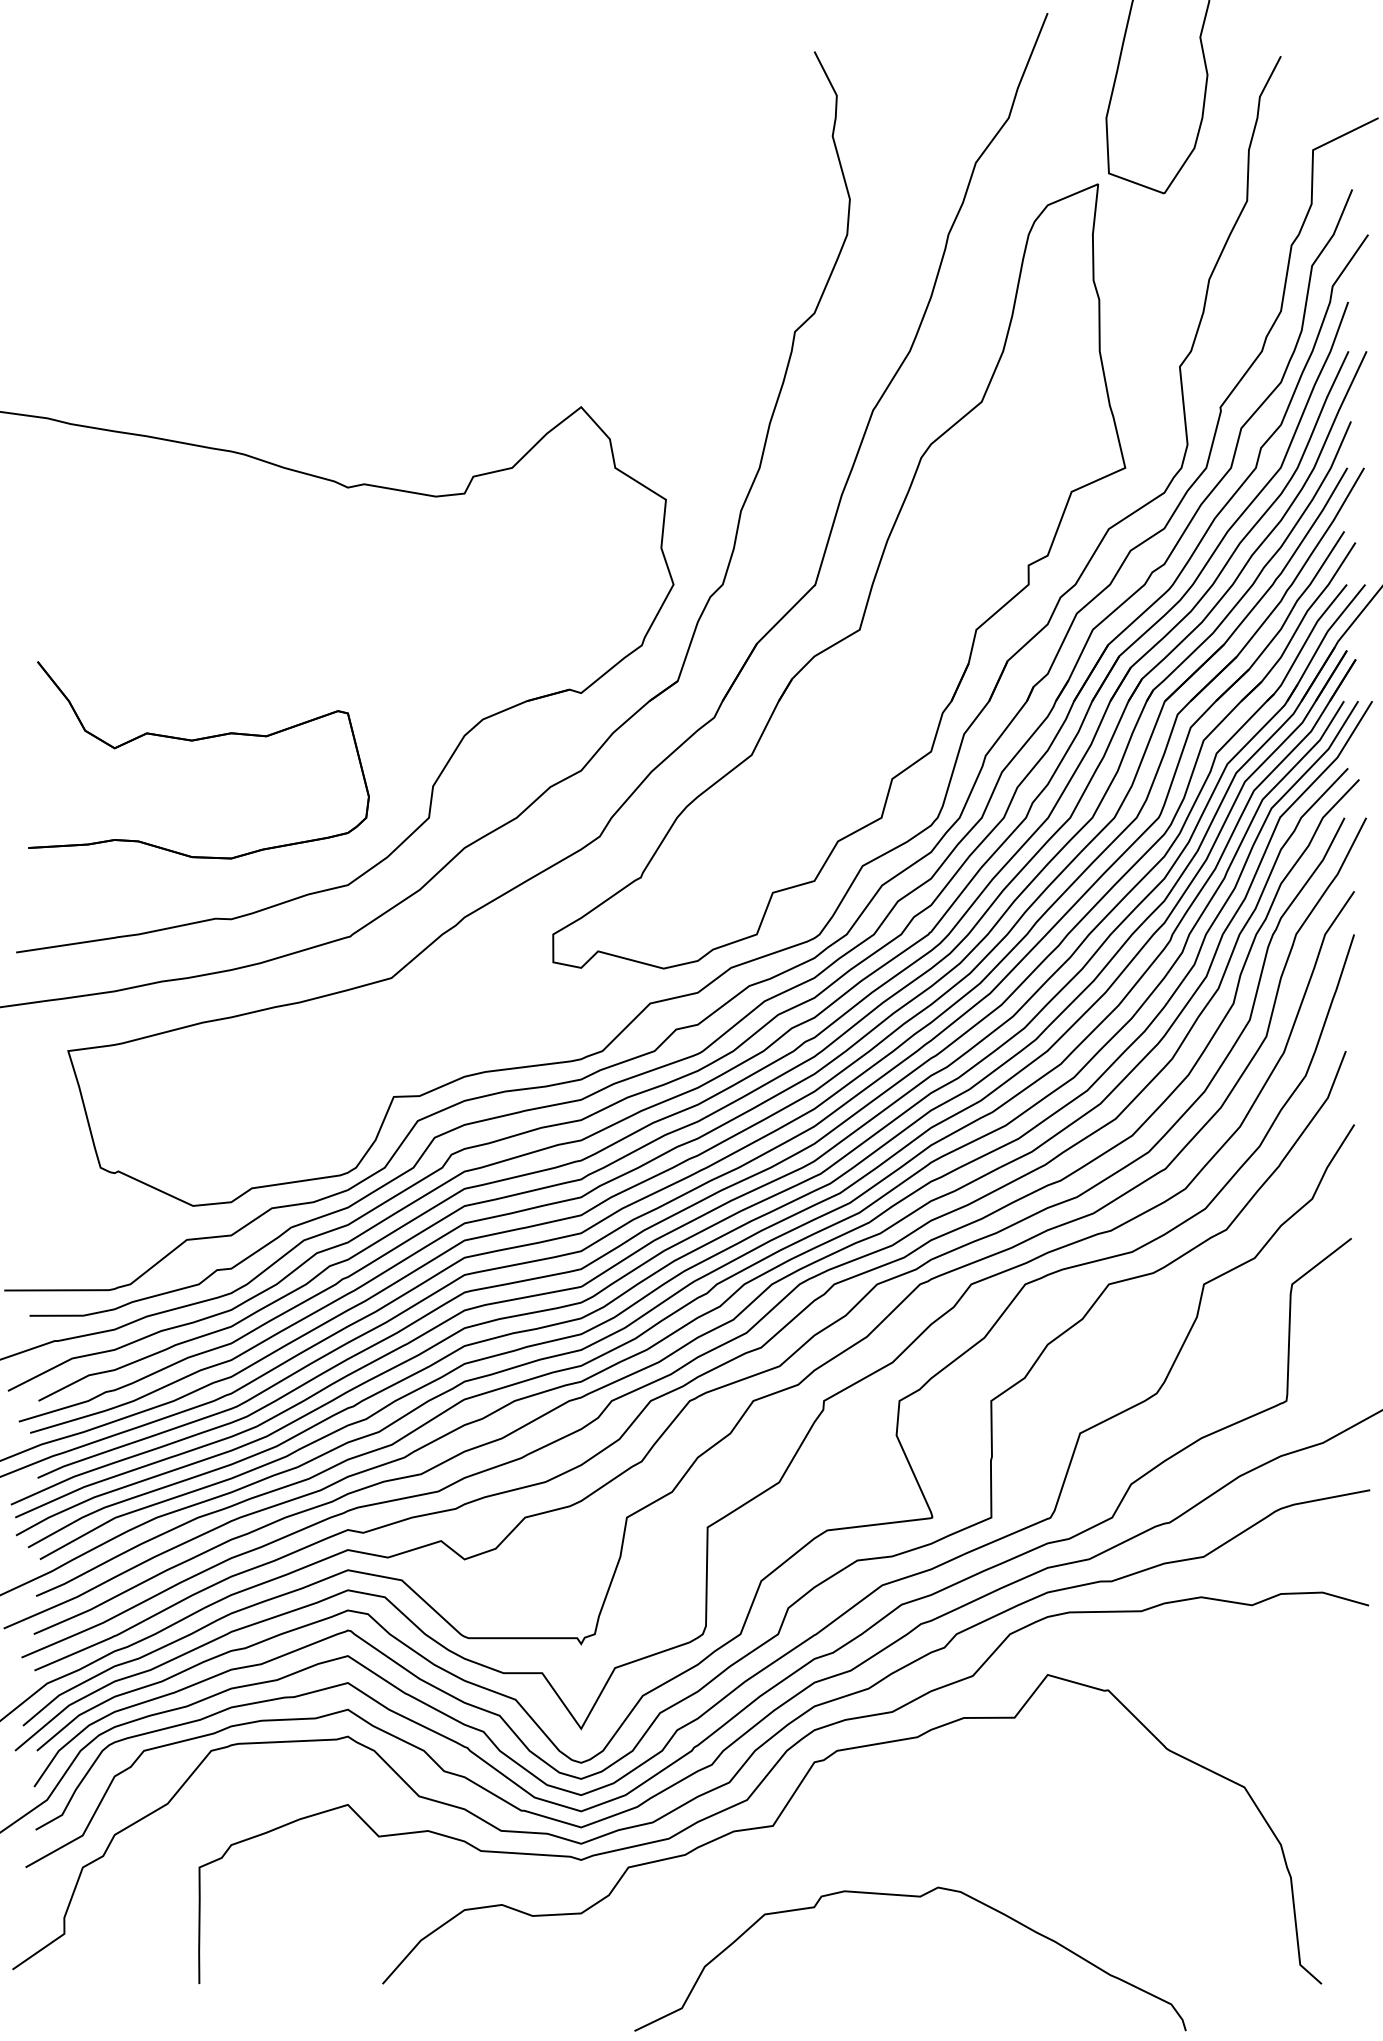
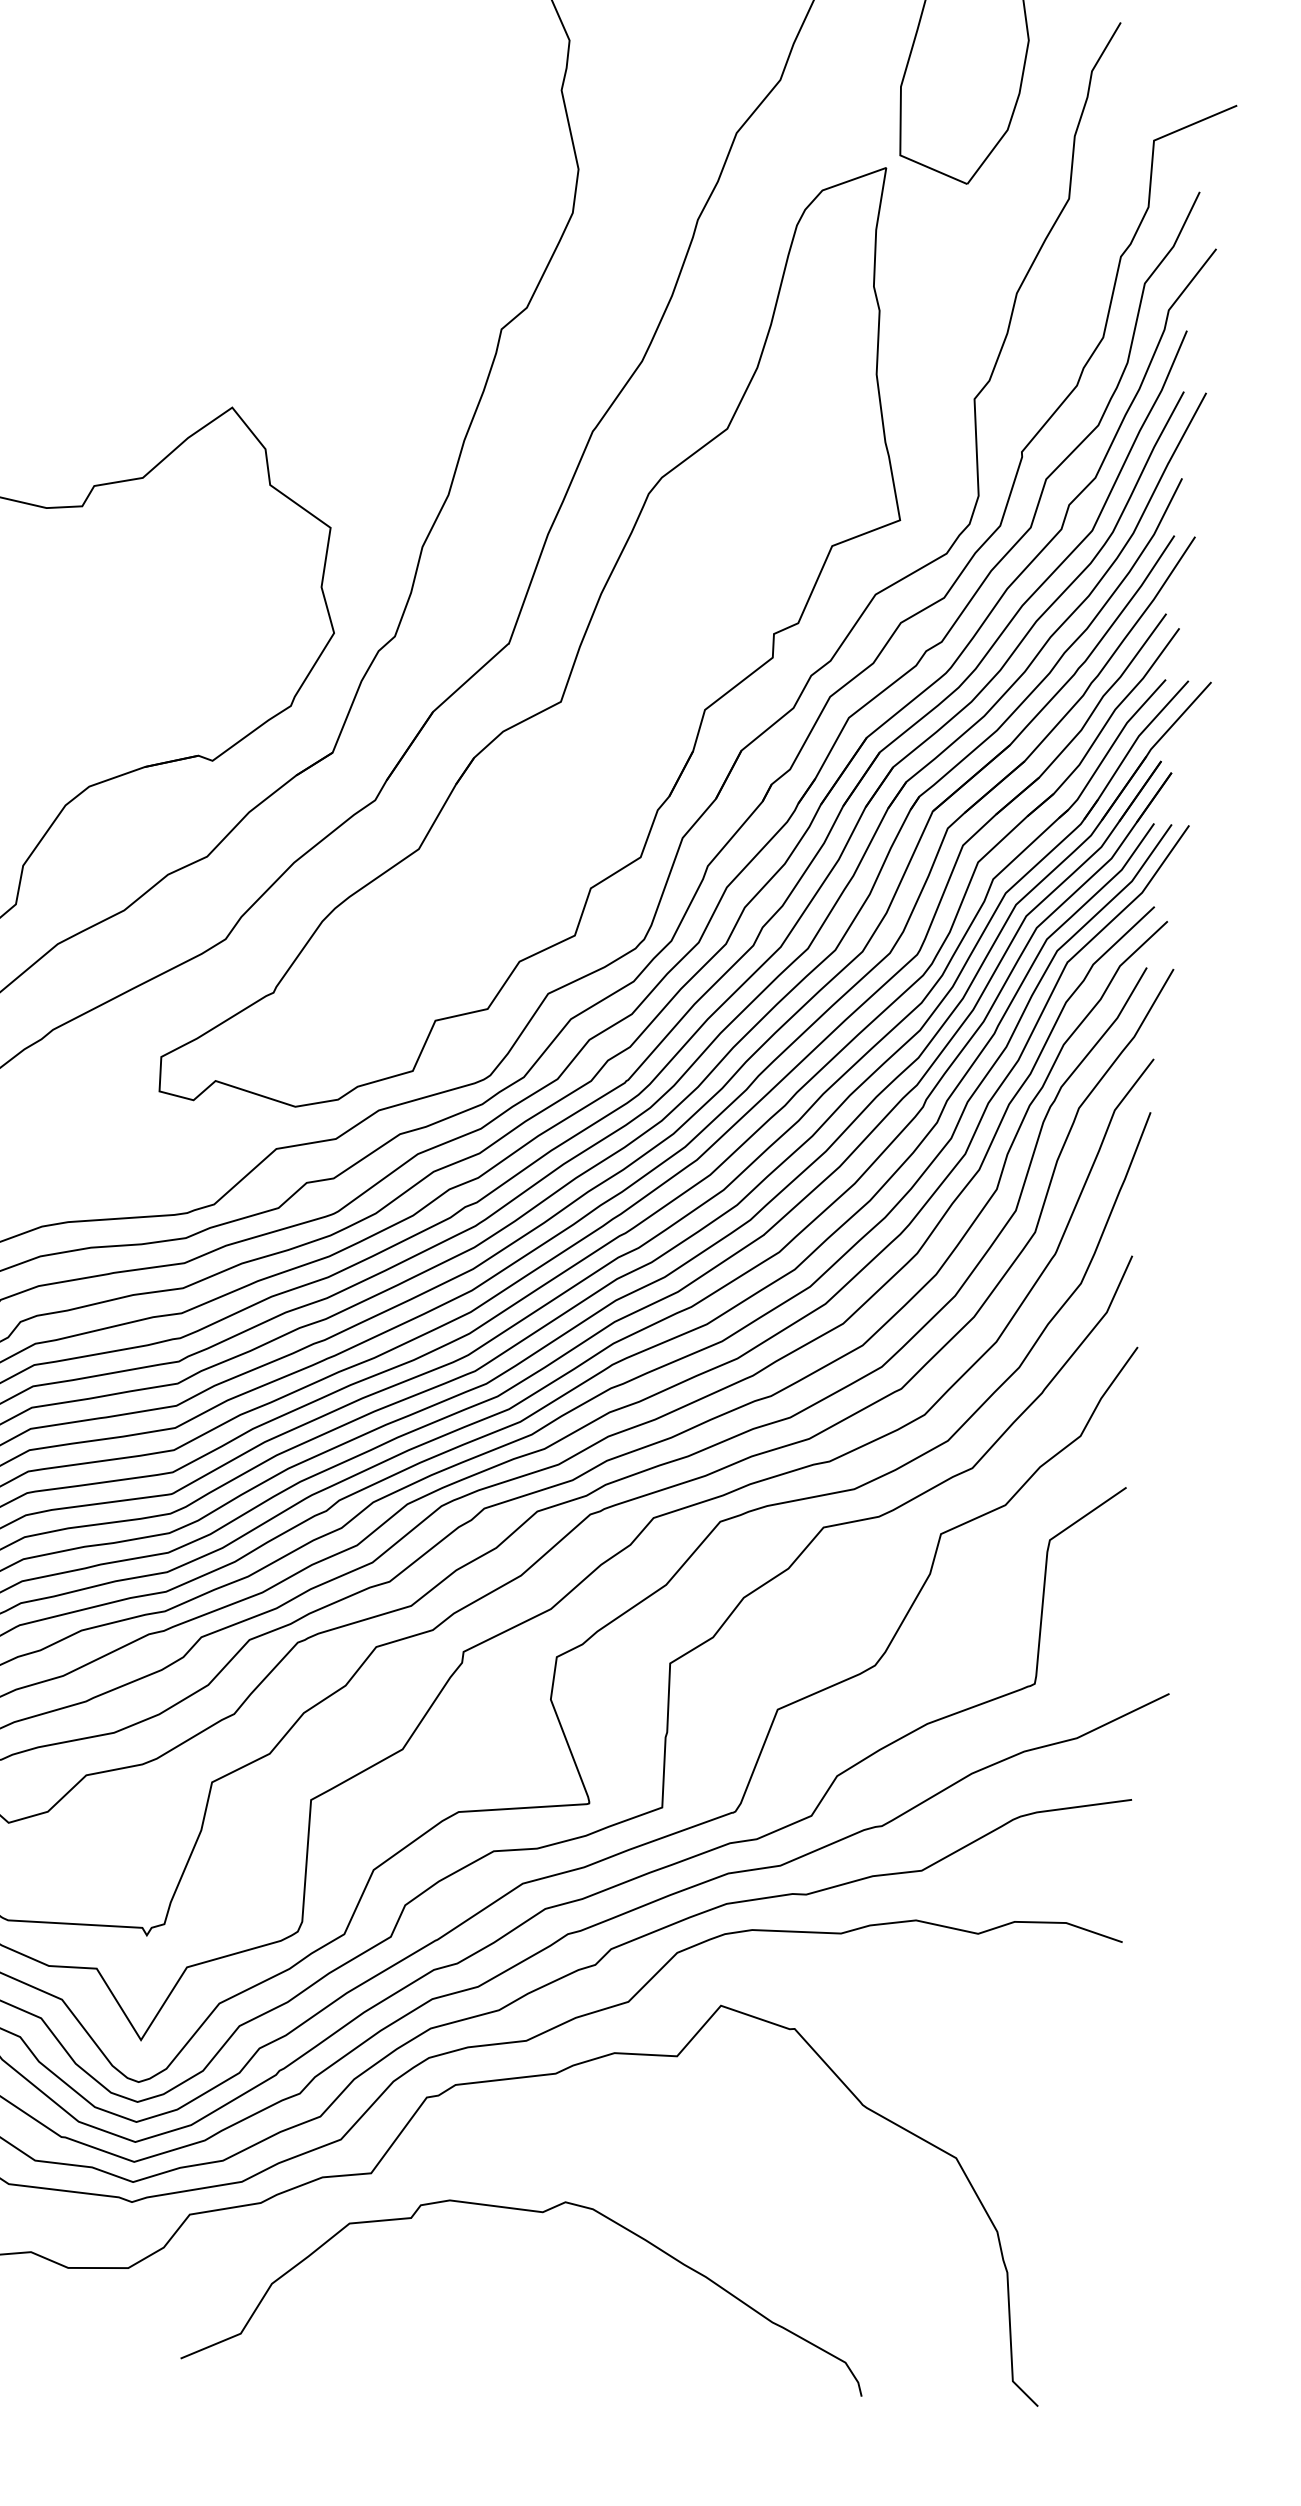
curve: (913, 1897) -> (534, 2212), moved

